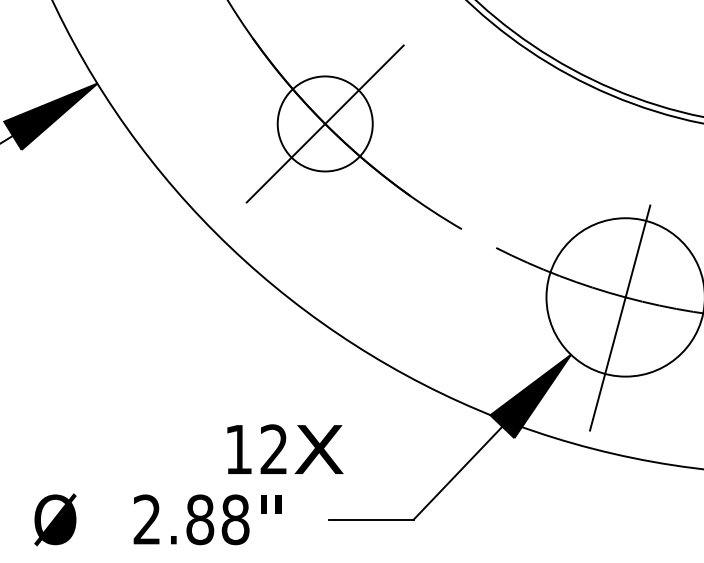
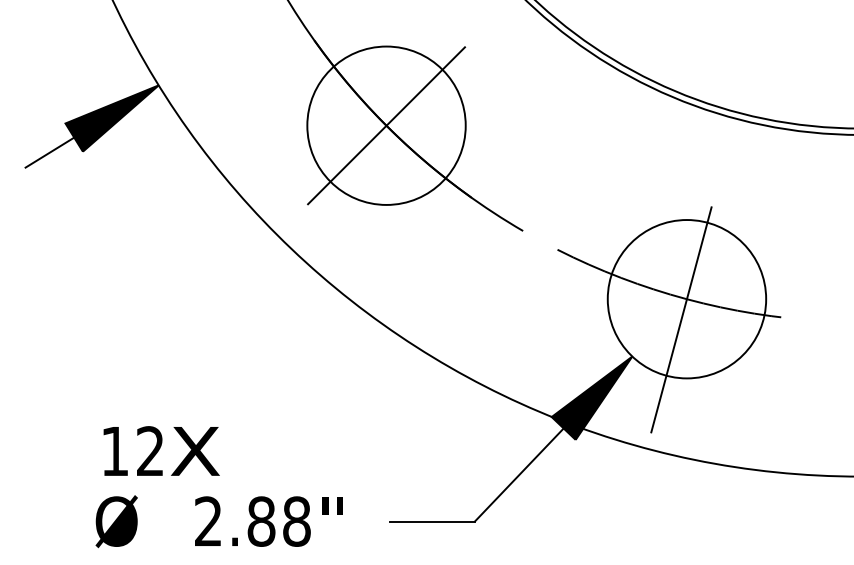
circle: (325, 123) -> (386, 125), size x1.67
text: (285, 448) -> (161, 450), moved

